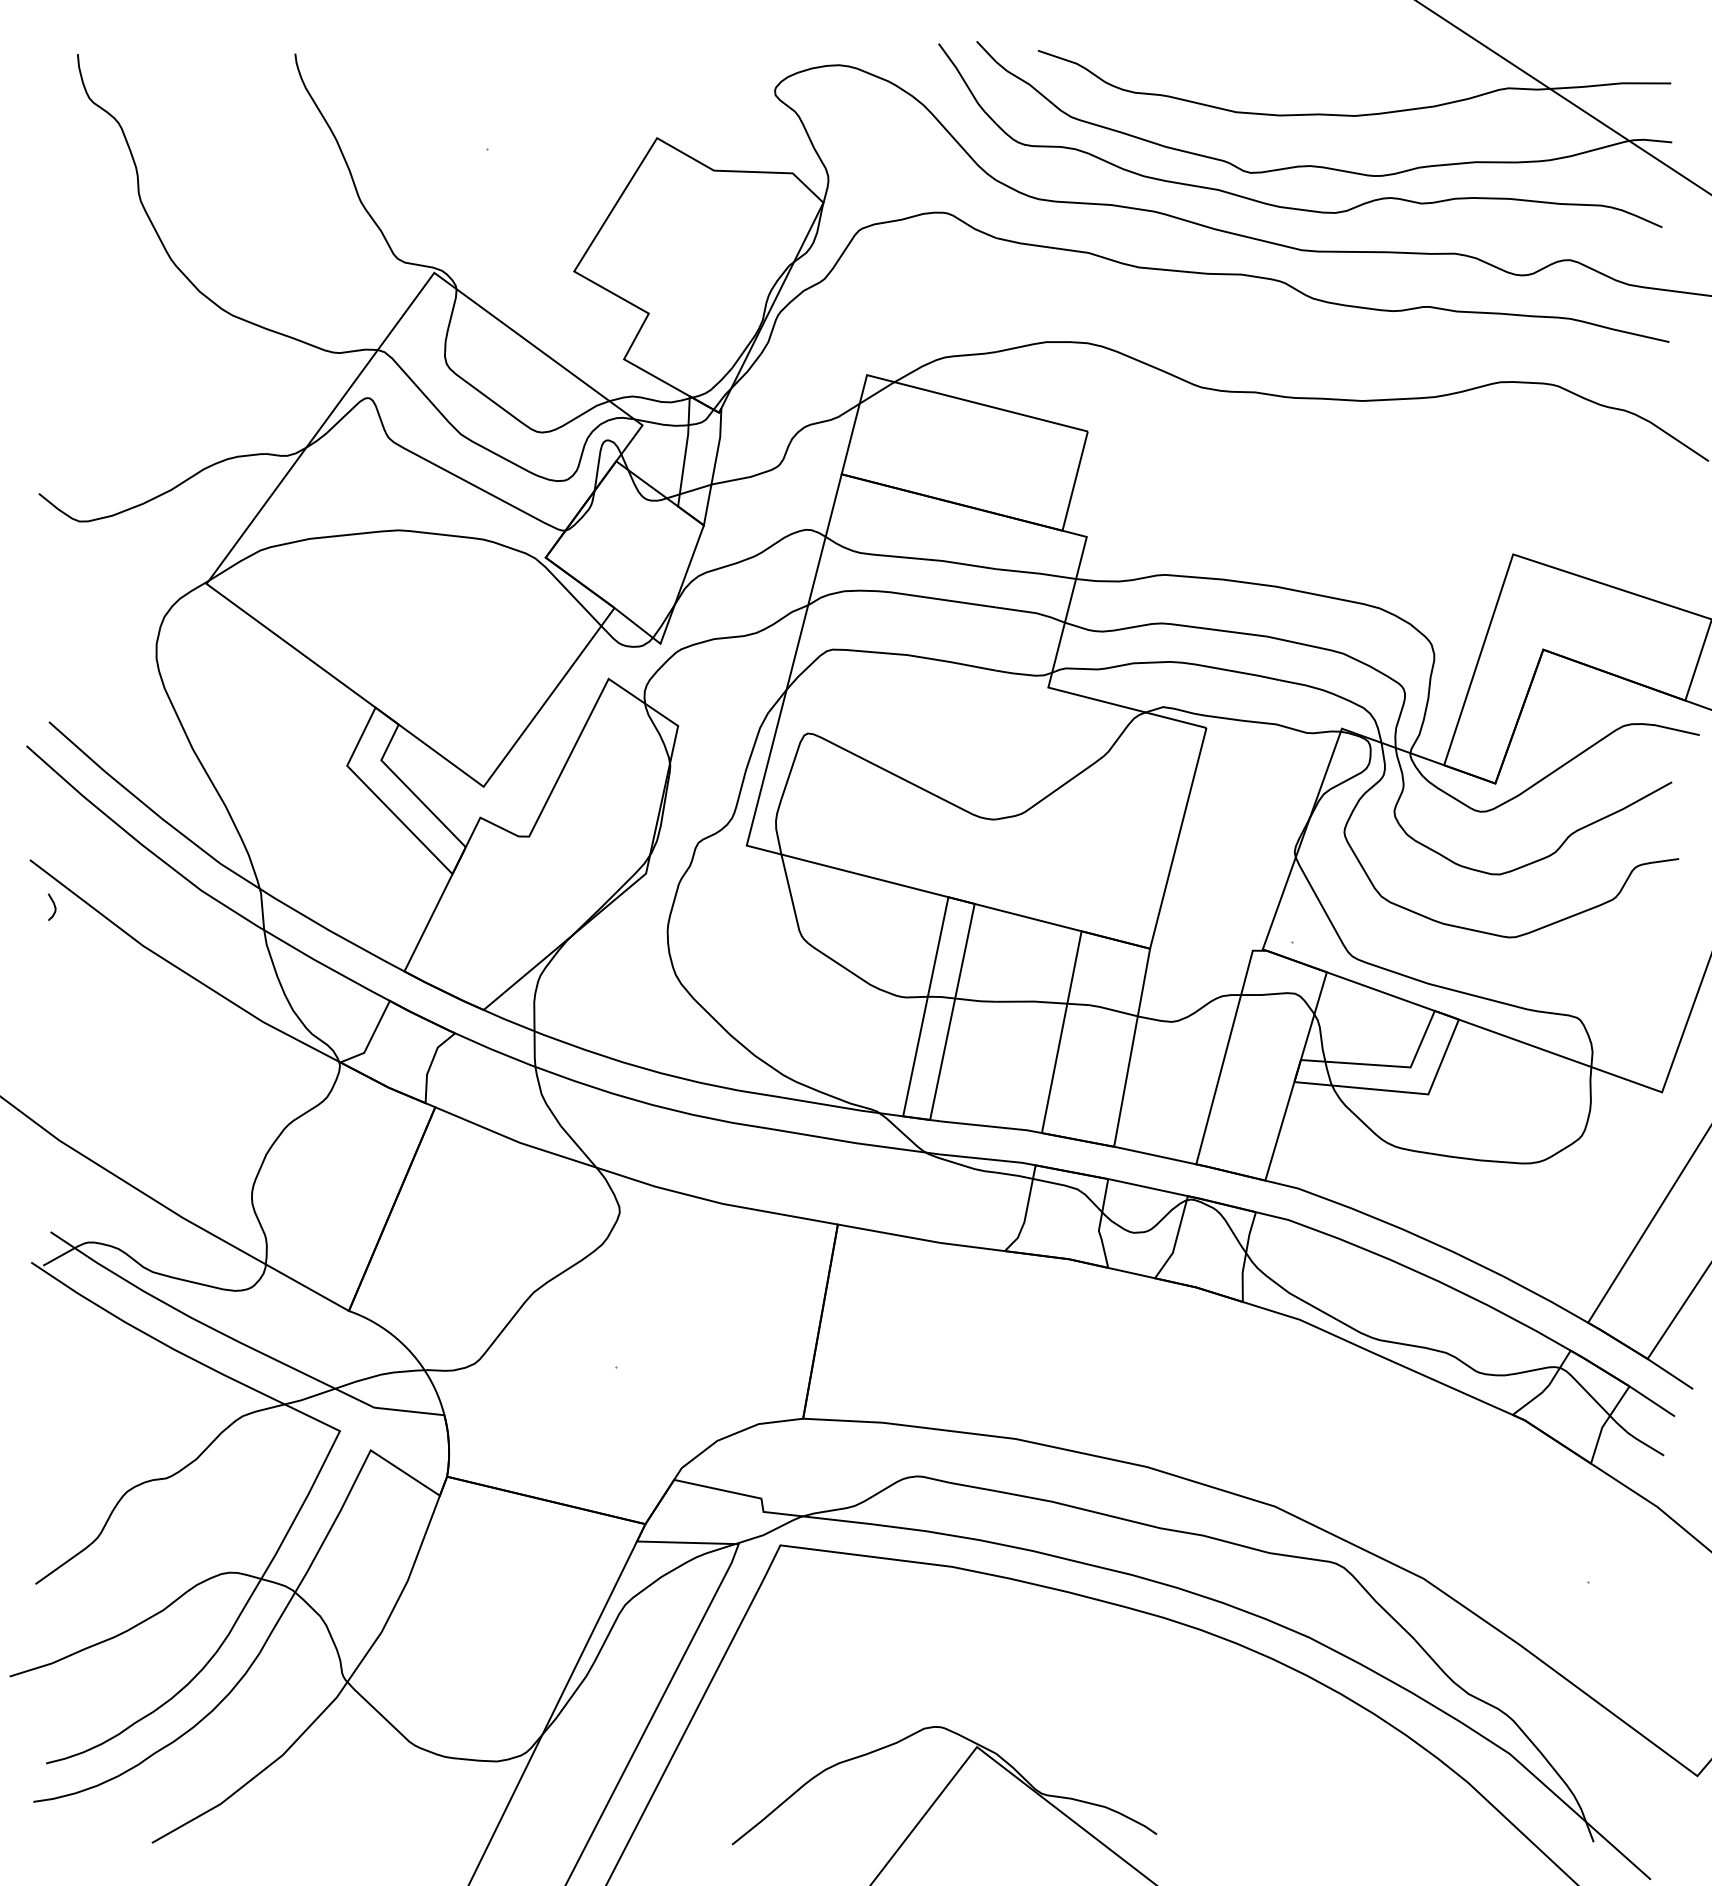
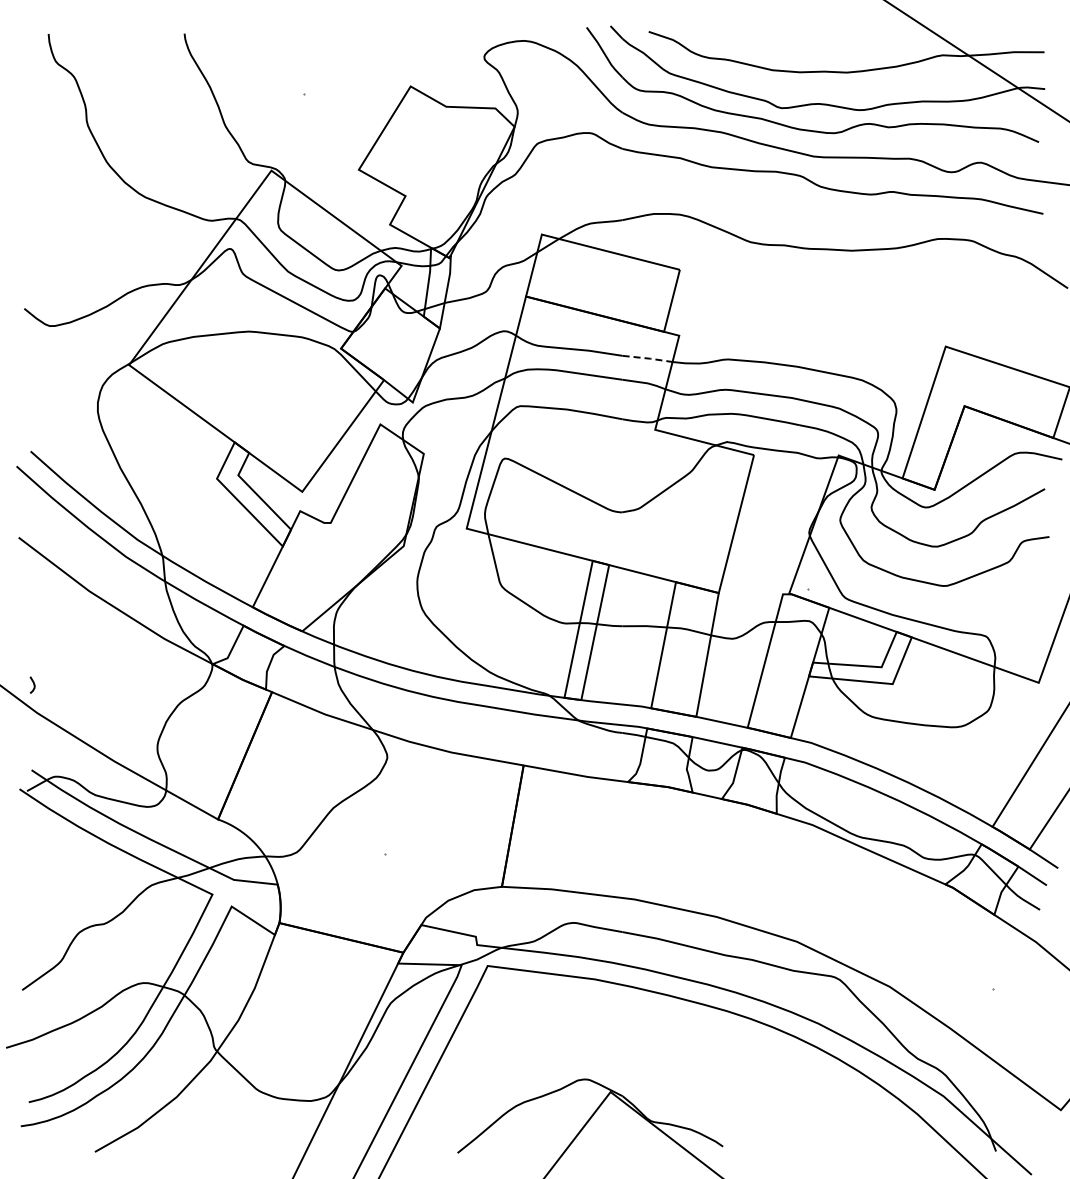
line: (1037, 573) -> (648, 358), solid -> dashed
curve: (53, 906) -> (33, 684), moved

